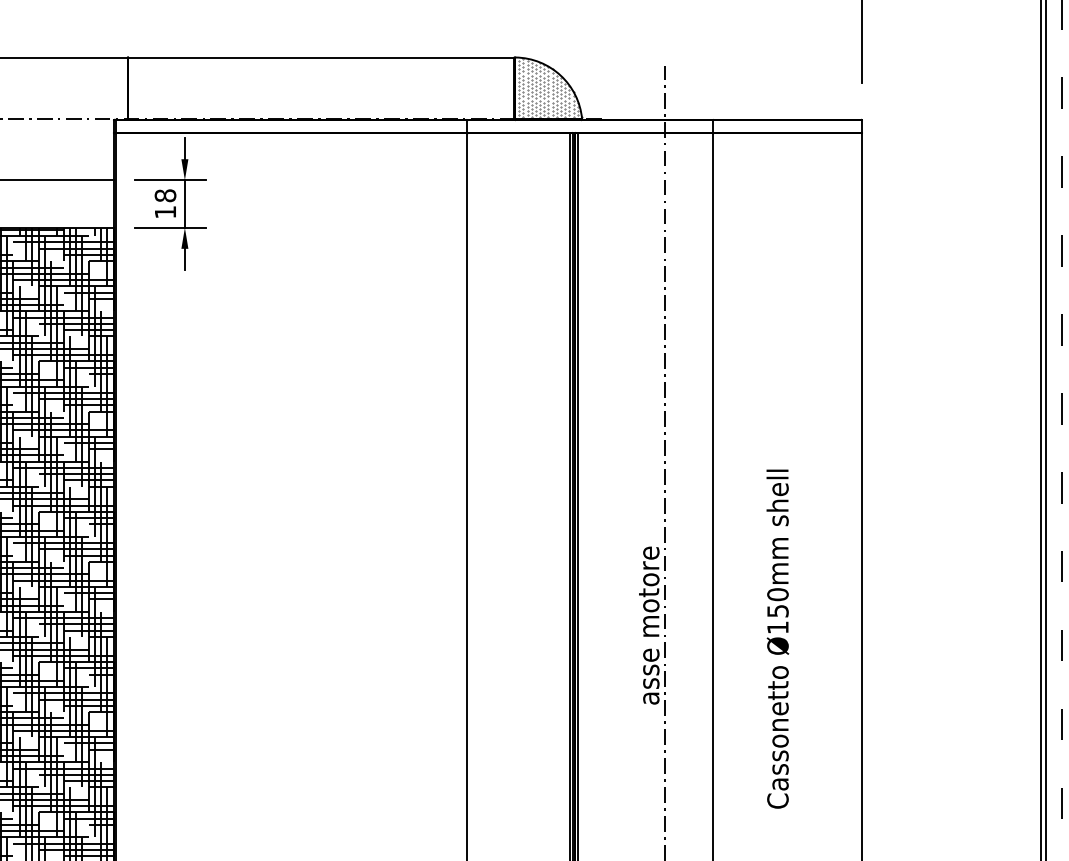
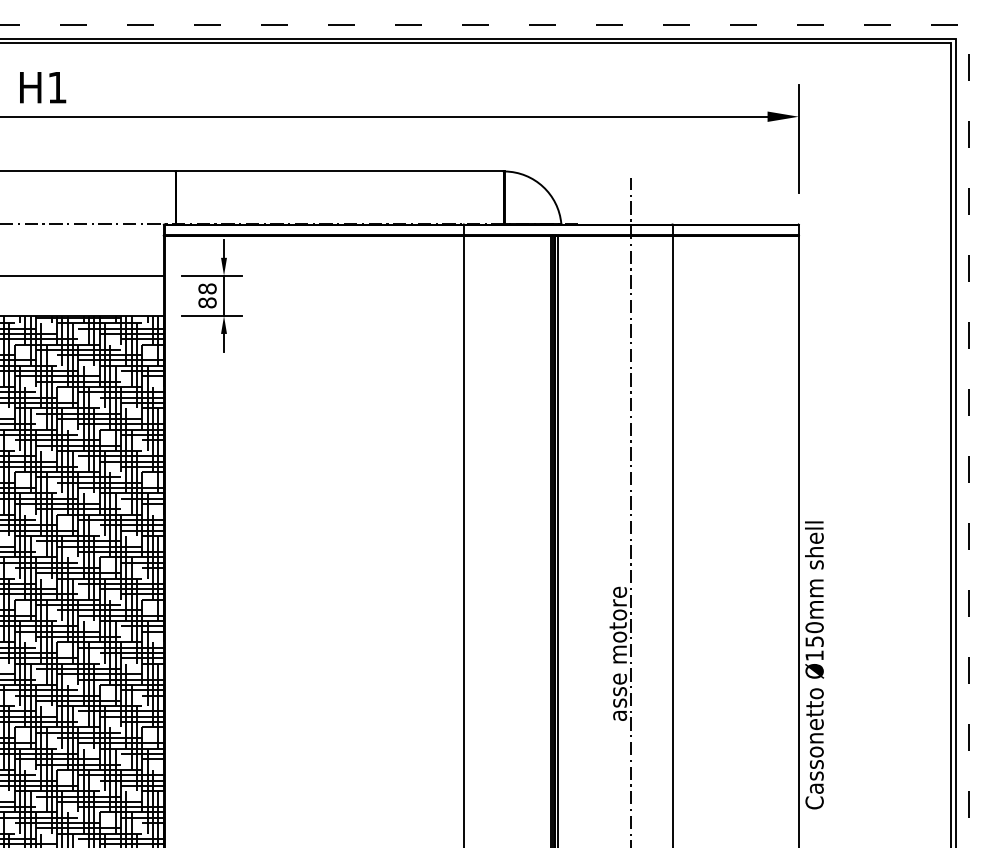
hatch: (550, 88) -> (534, 197), removed
text: (165, 211) -> (207, 302), 18 -> 88
text: (777, 639) -> (814, 665), moved

